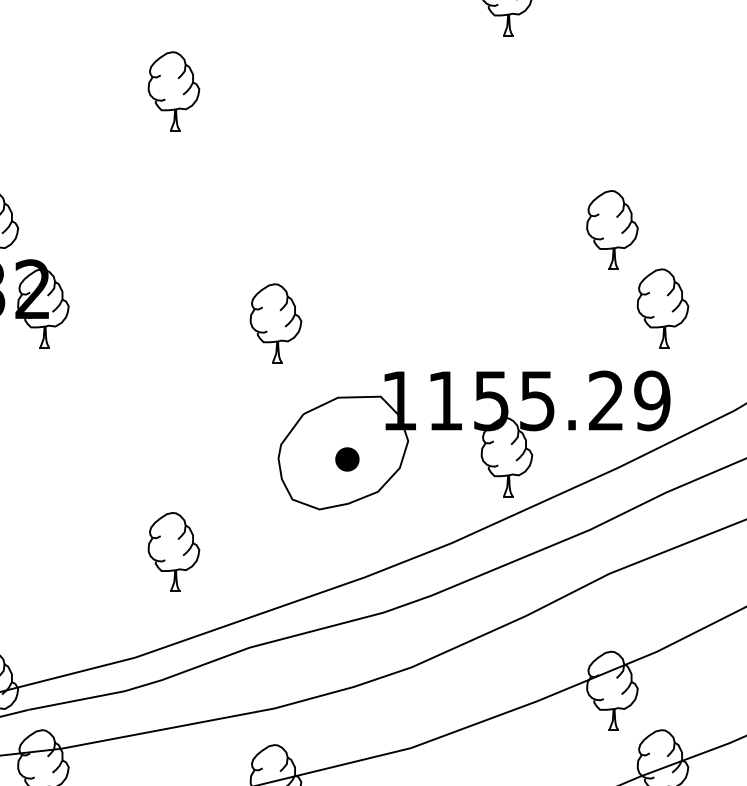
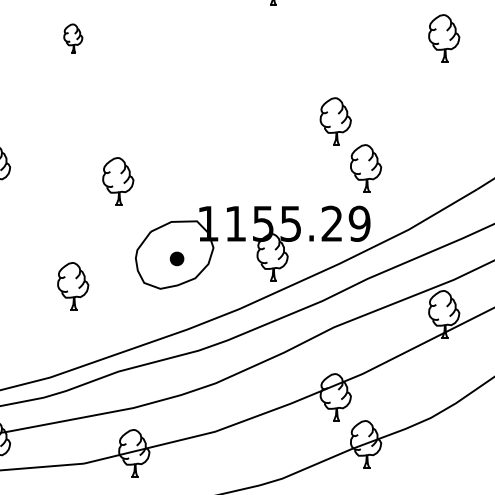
part: (174, 91) -> (73, 38), size x0.6
part: (276, 323) -> (118, 181), moved
part: (174, 552) -> (73, 286), moved

